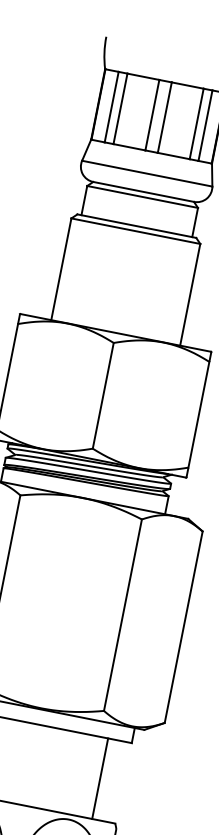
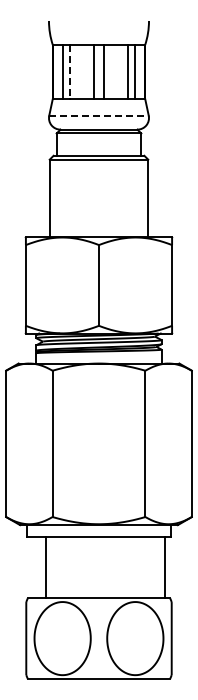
line: (120, 108) -> (69, 71), solid -> dashed
line: (147, 173) -> (99, 115), solid -> dashed
line: (100, 778) -> (165, 567), moved

